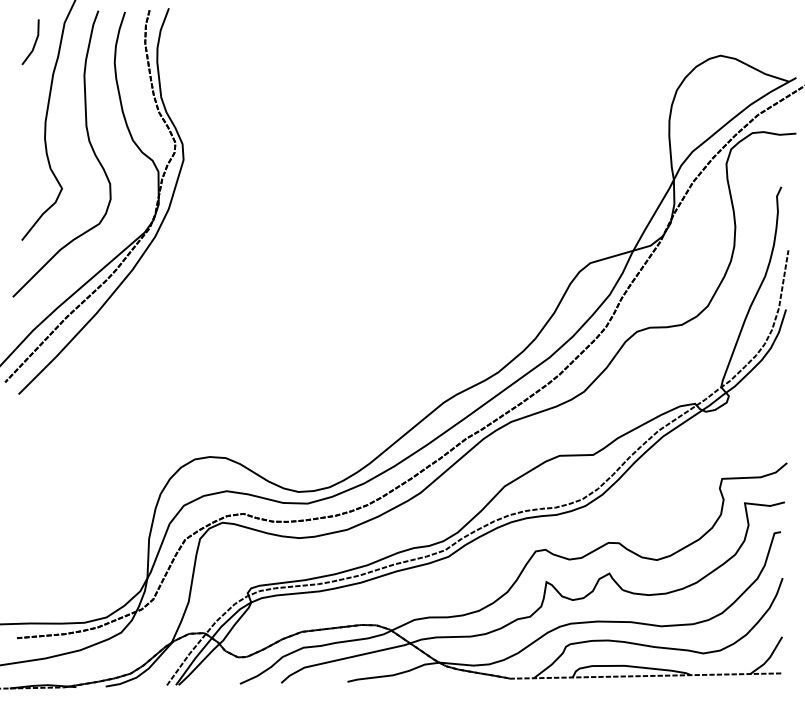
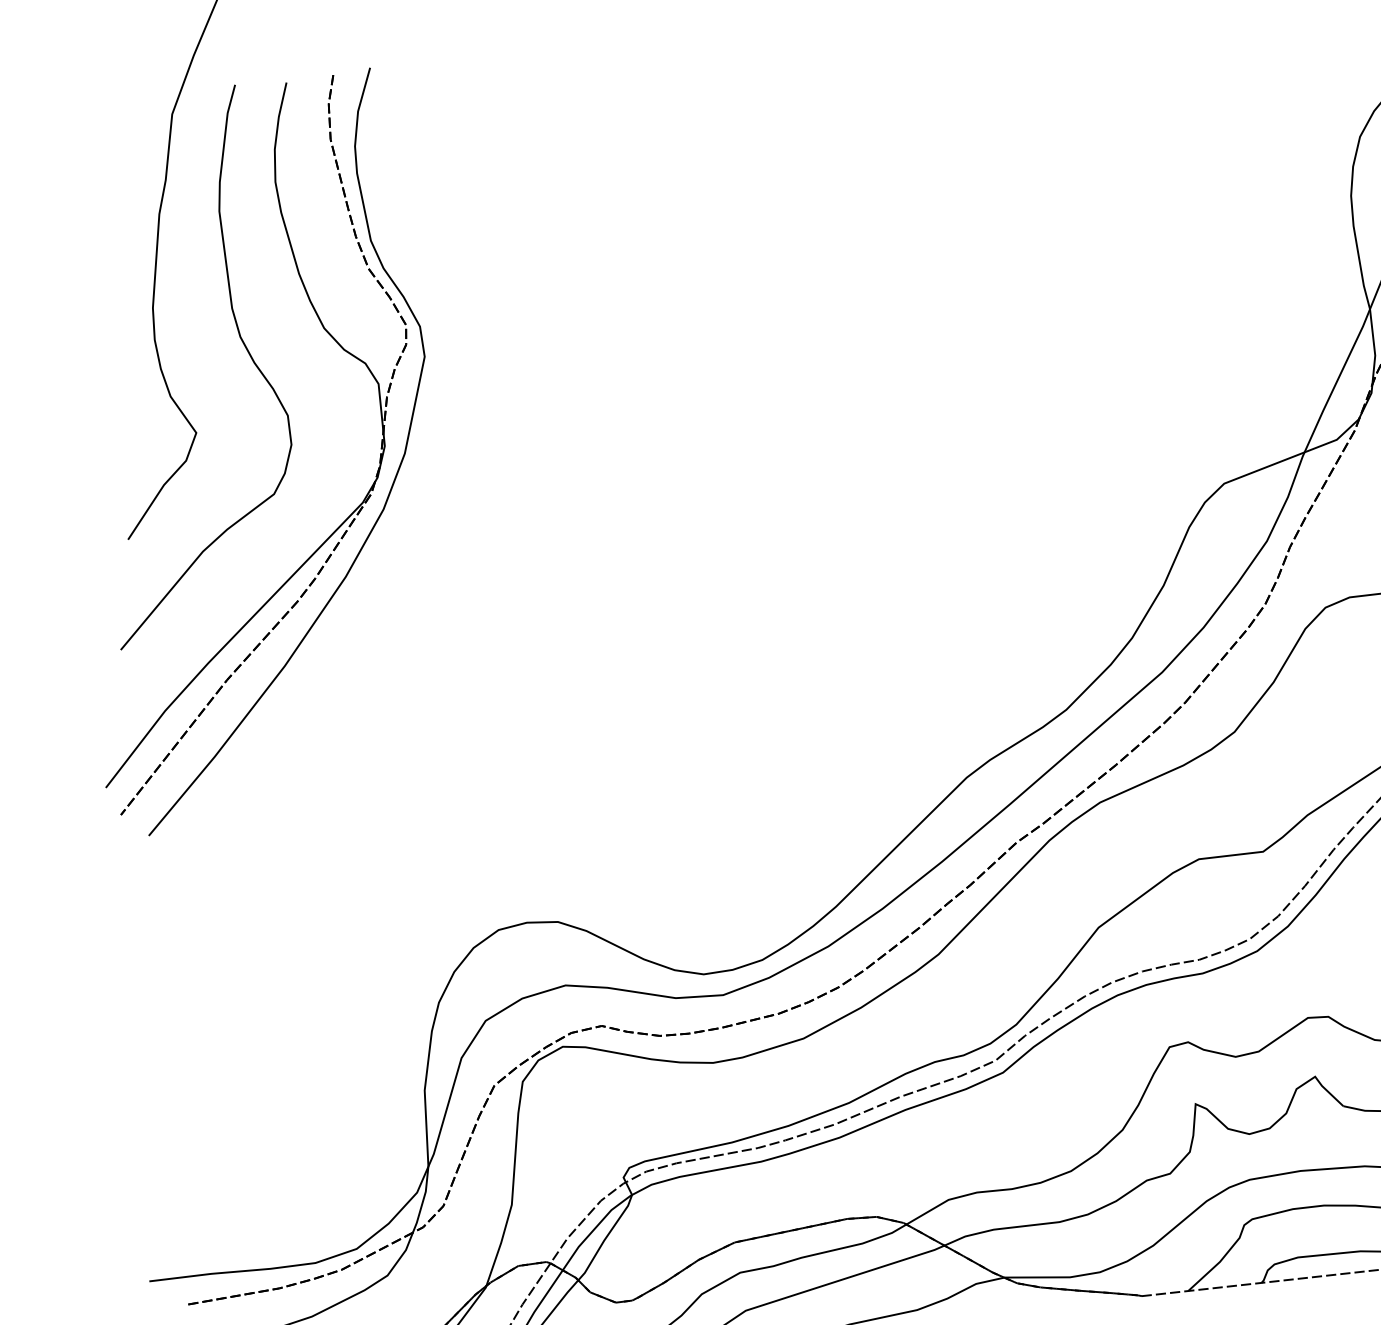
line: (34, 42) -> (117, 157), removed

